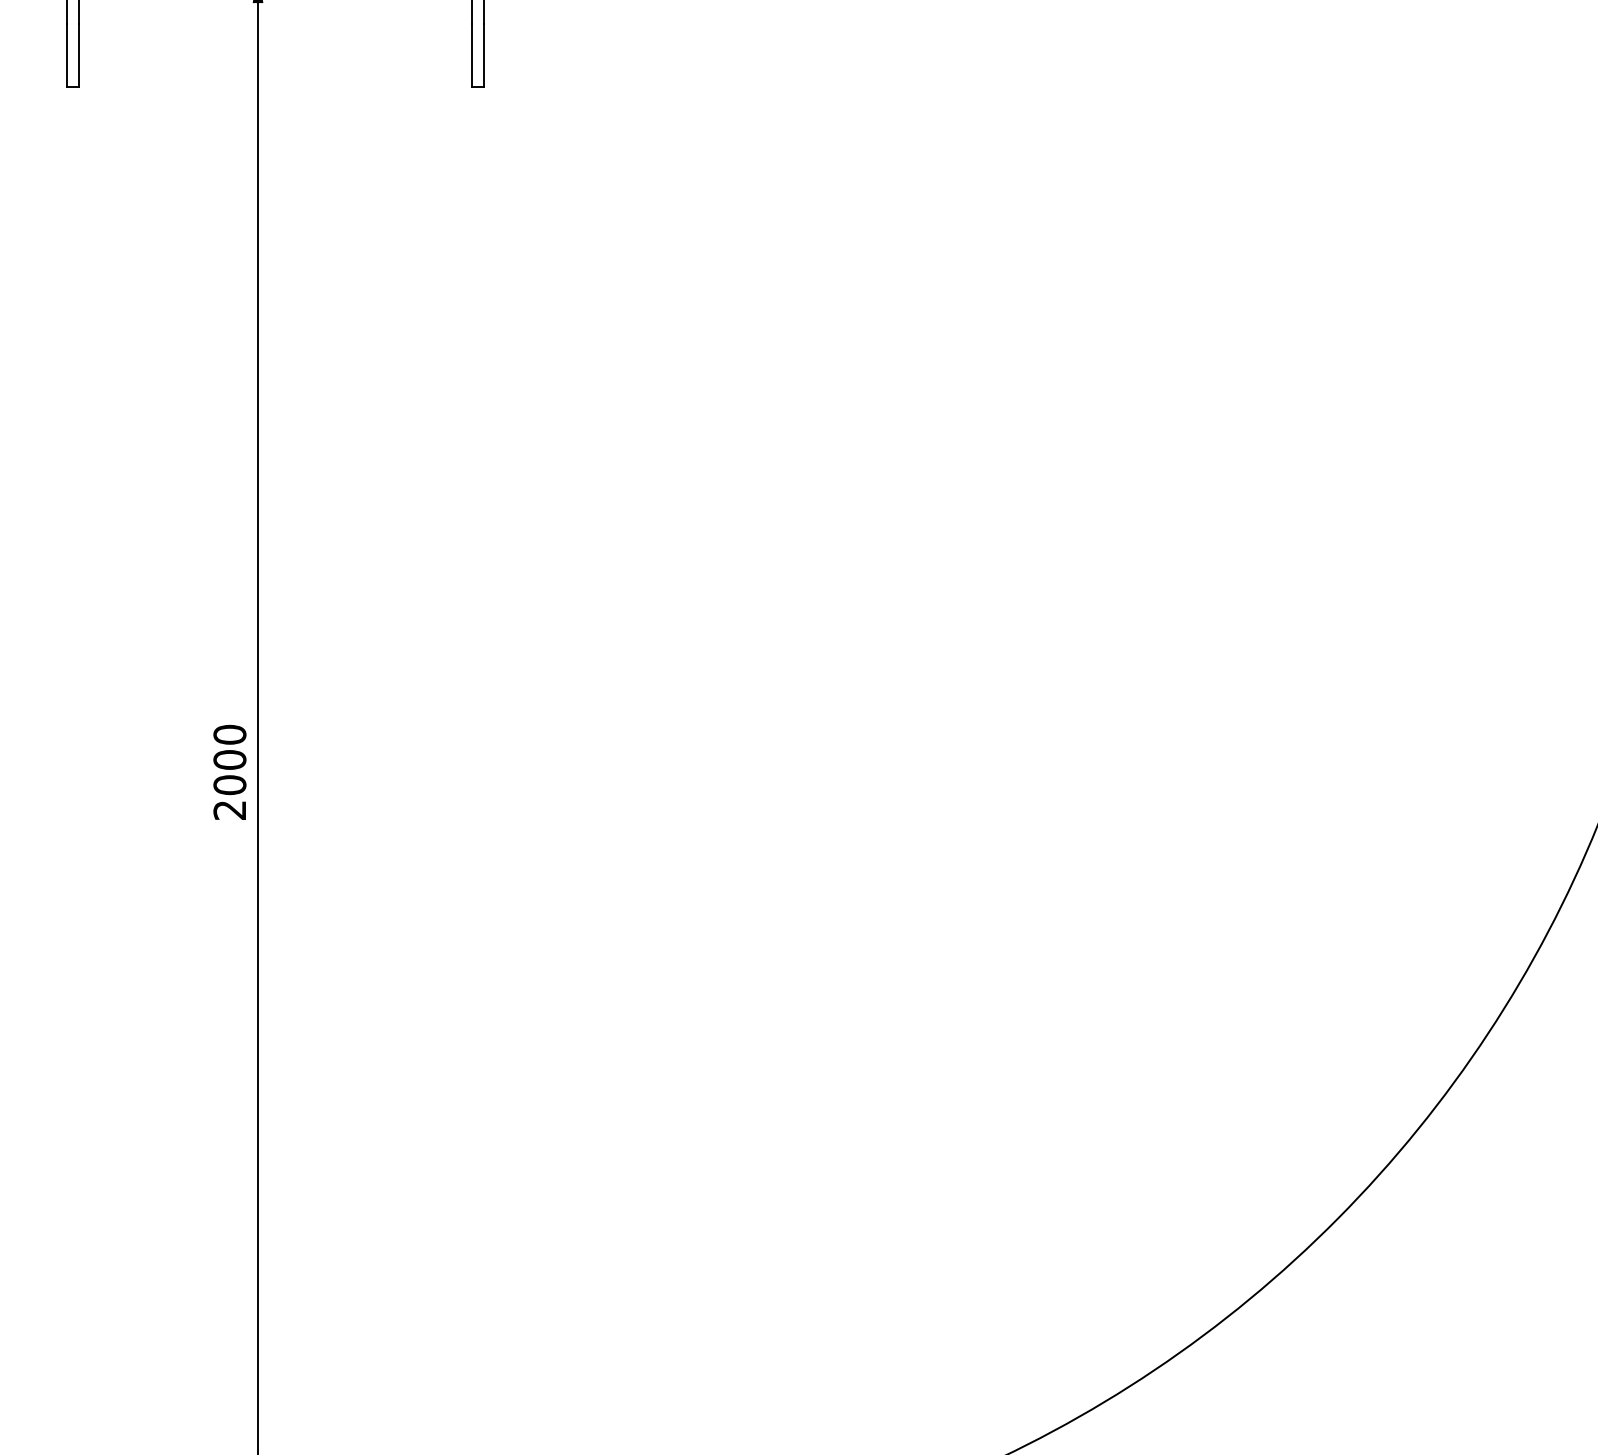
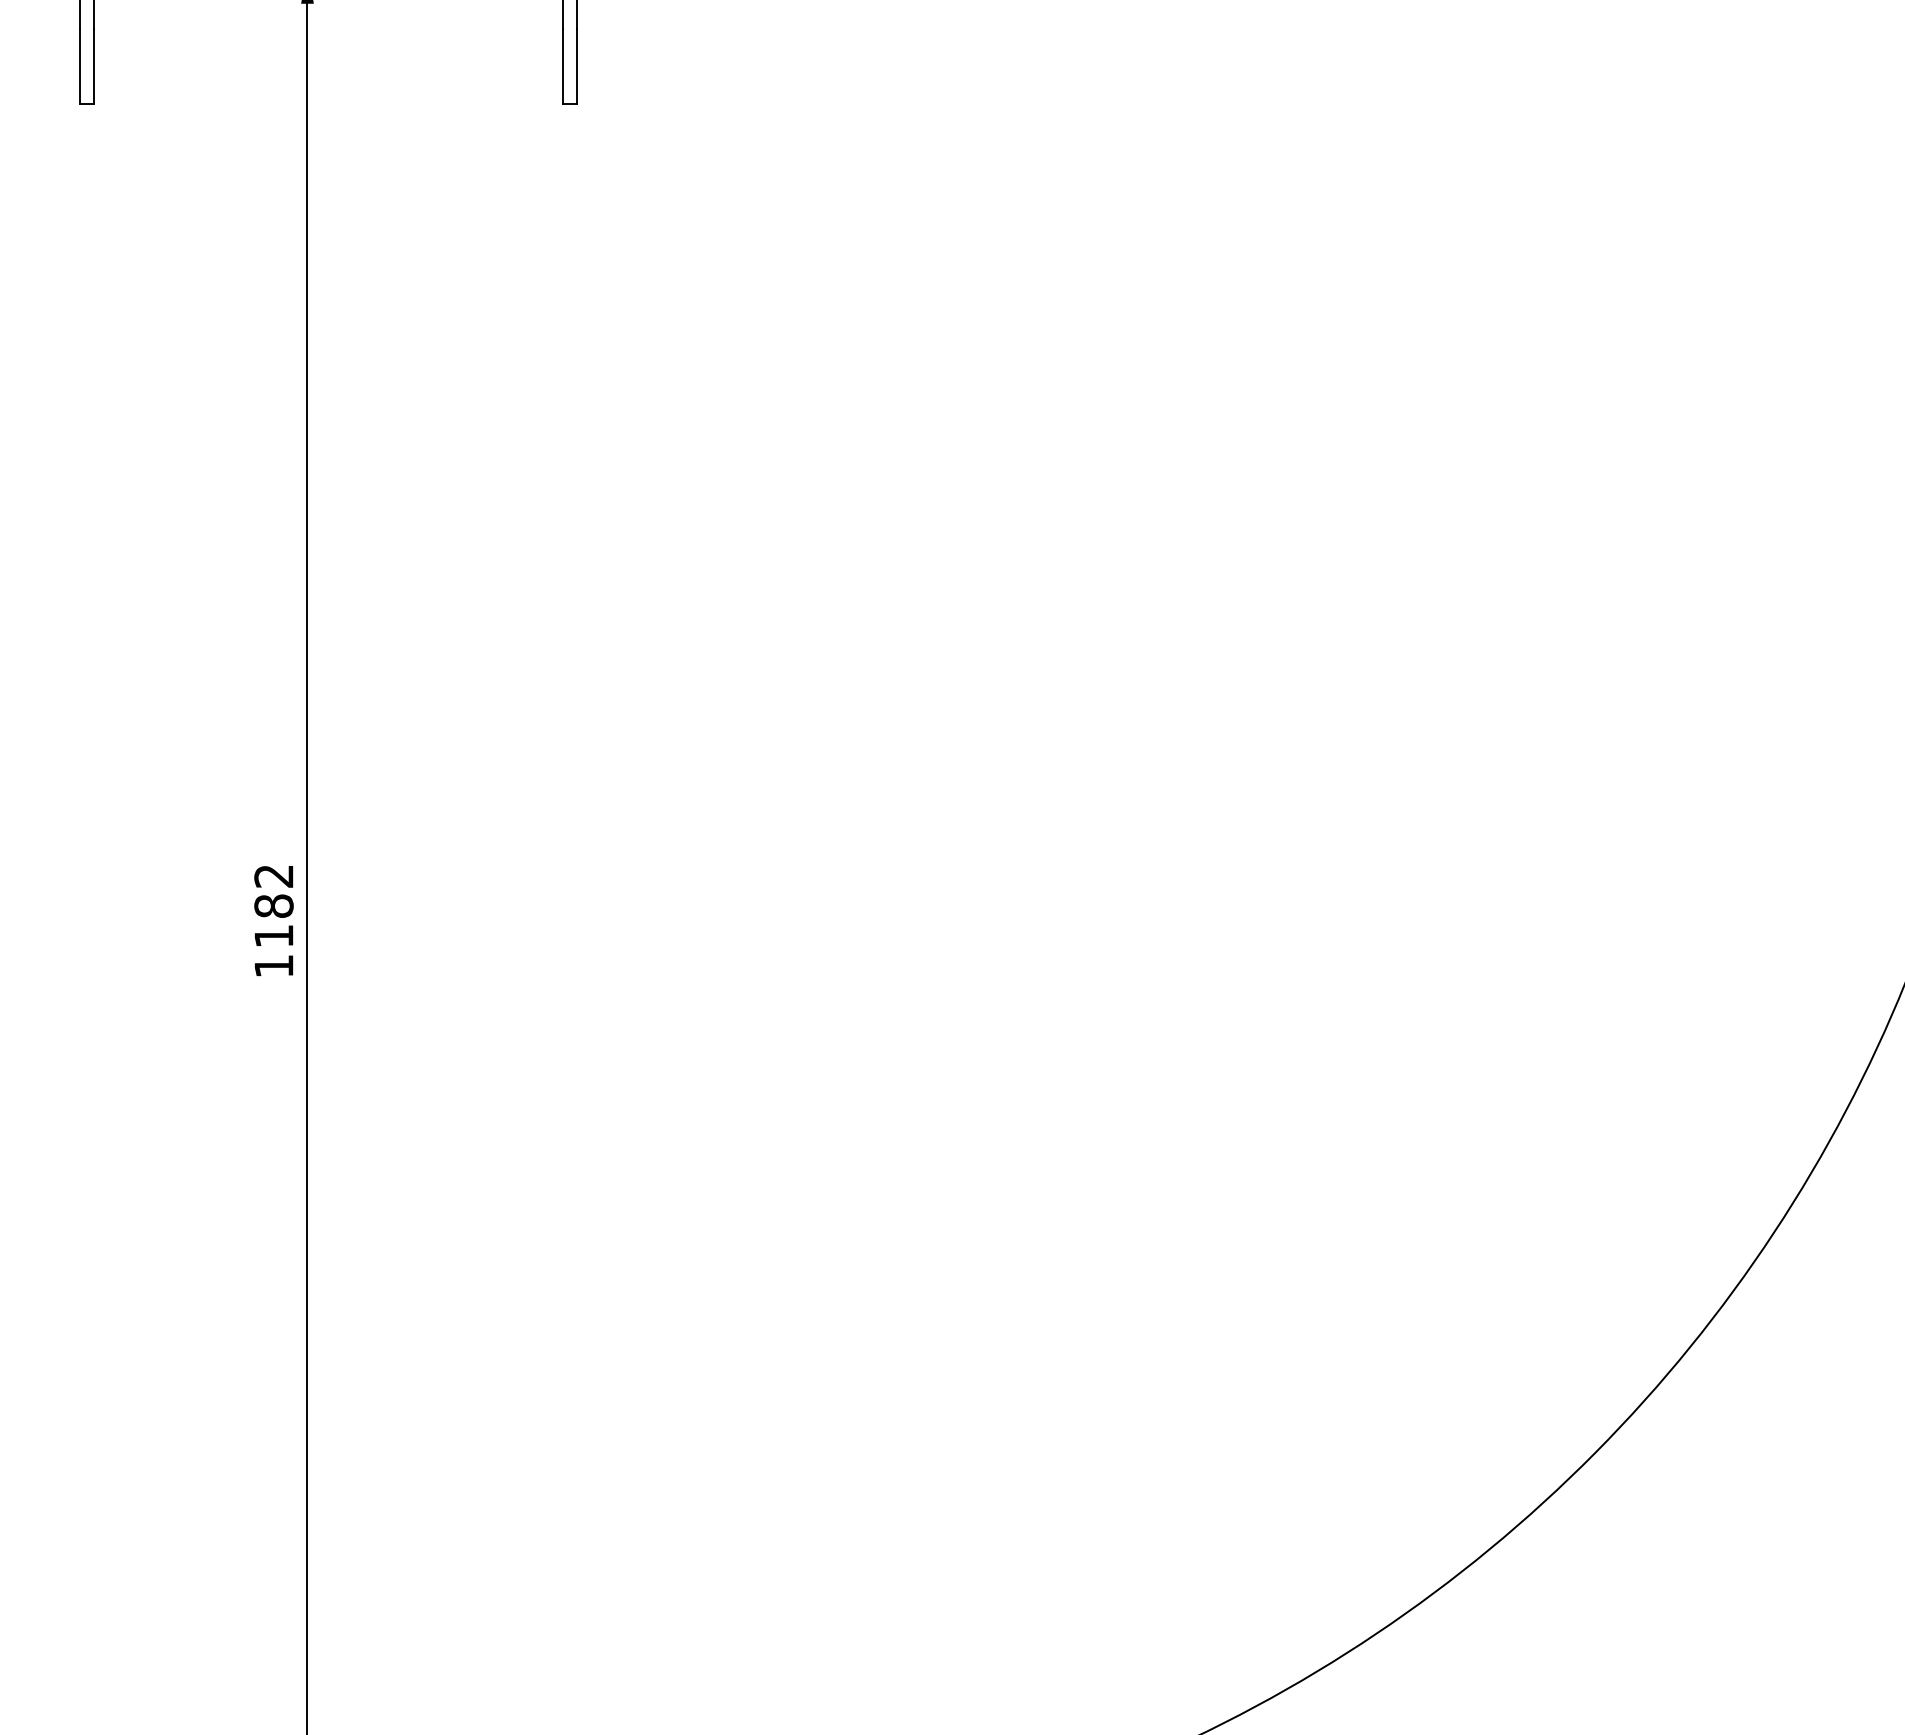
text: (229, 771) -> (273, 920), 2000 -> 1182

